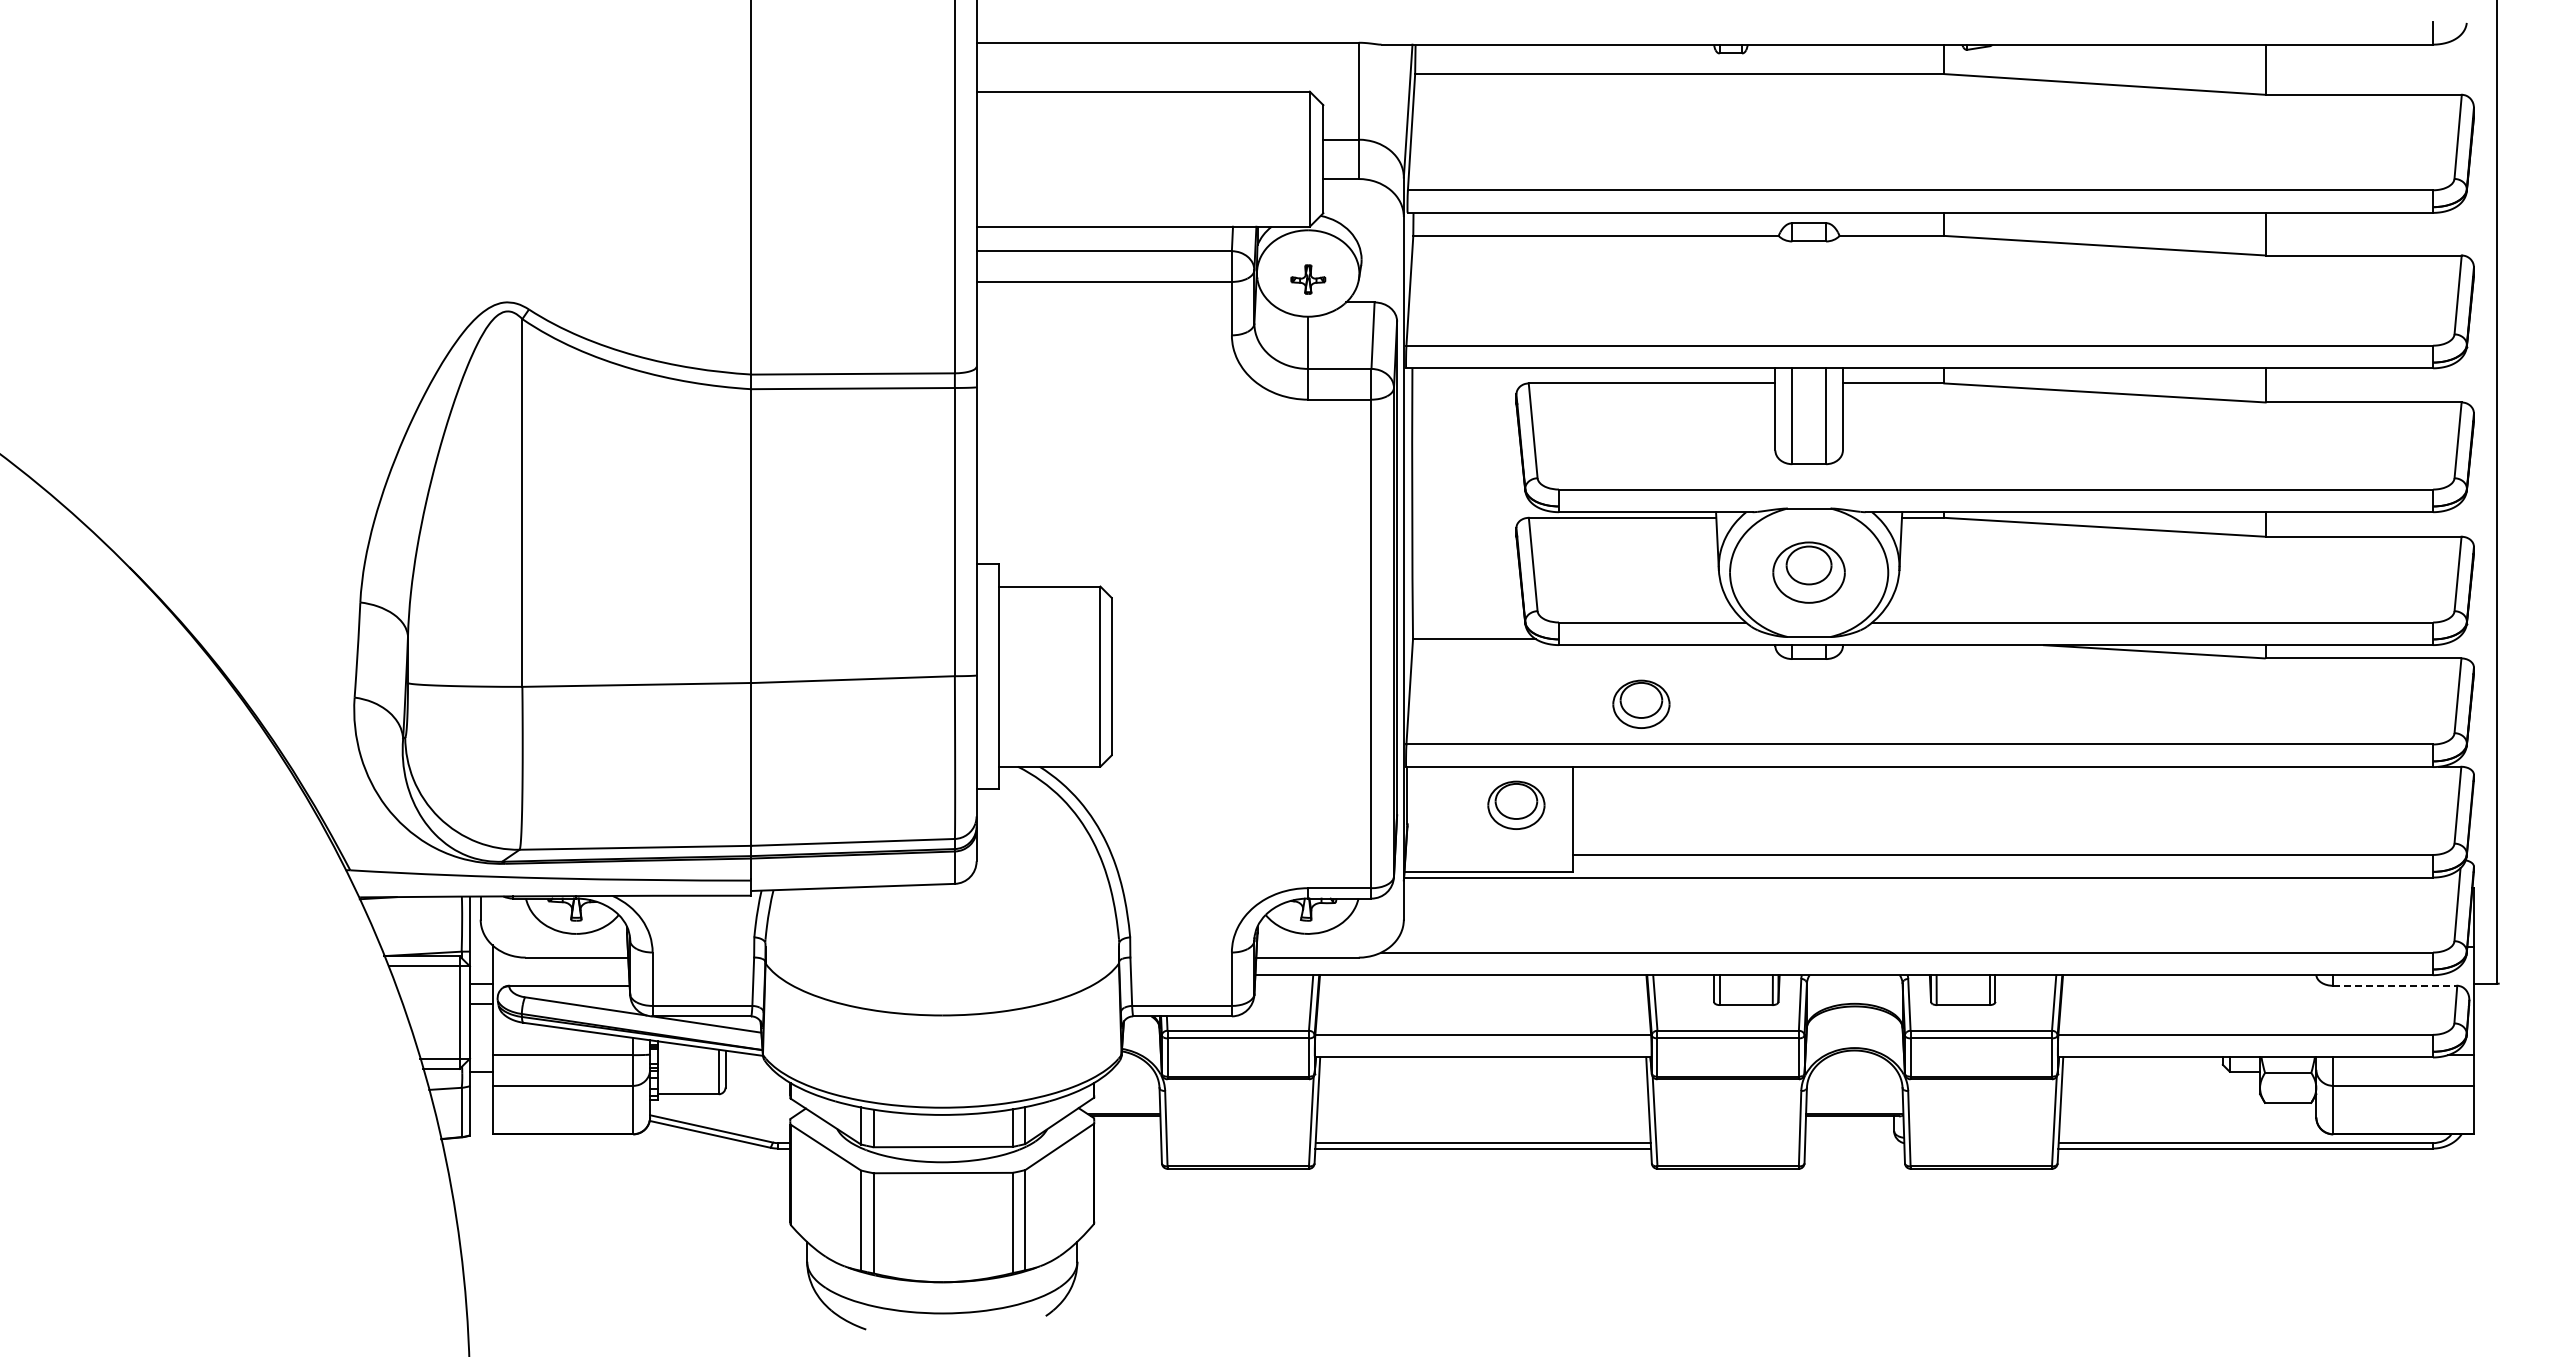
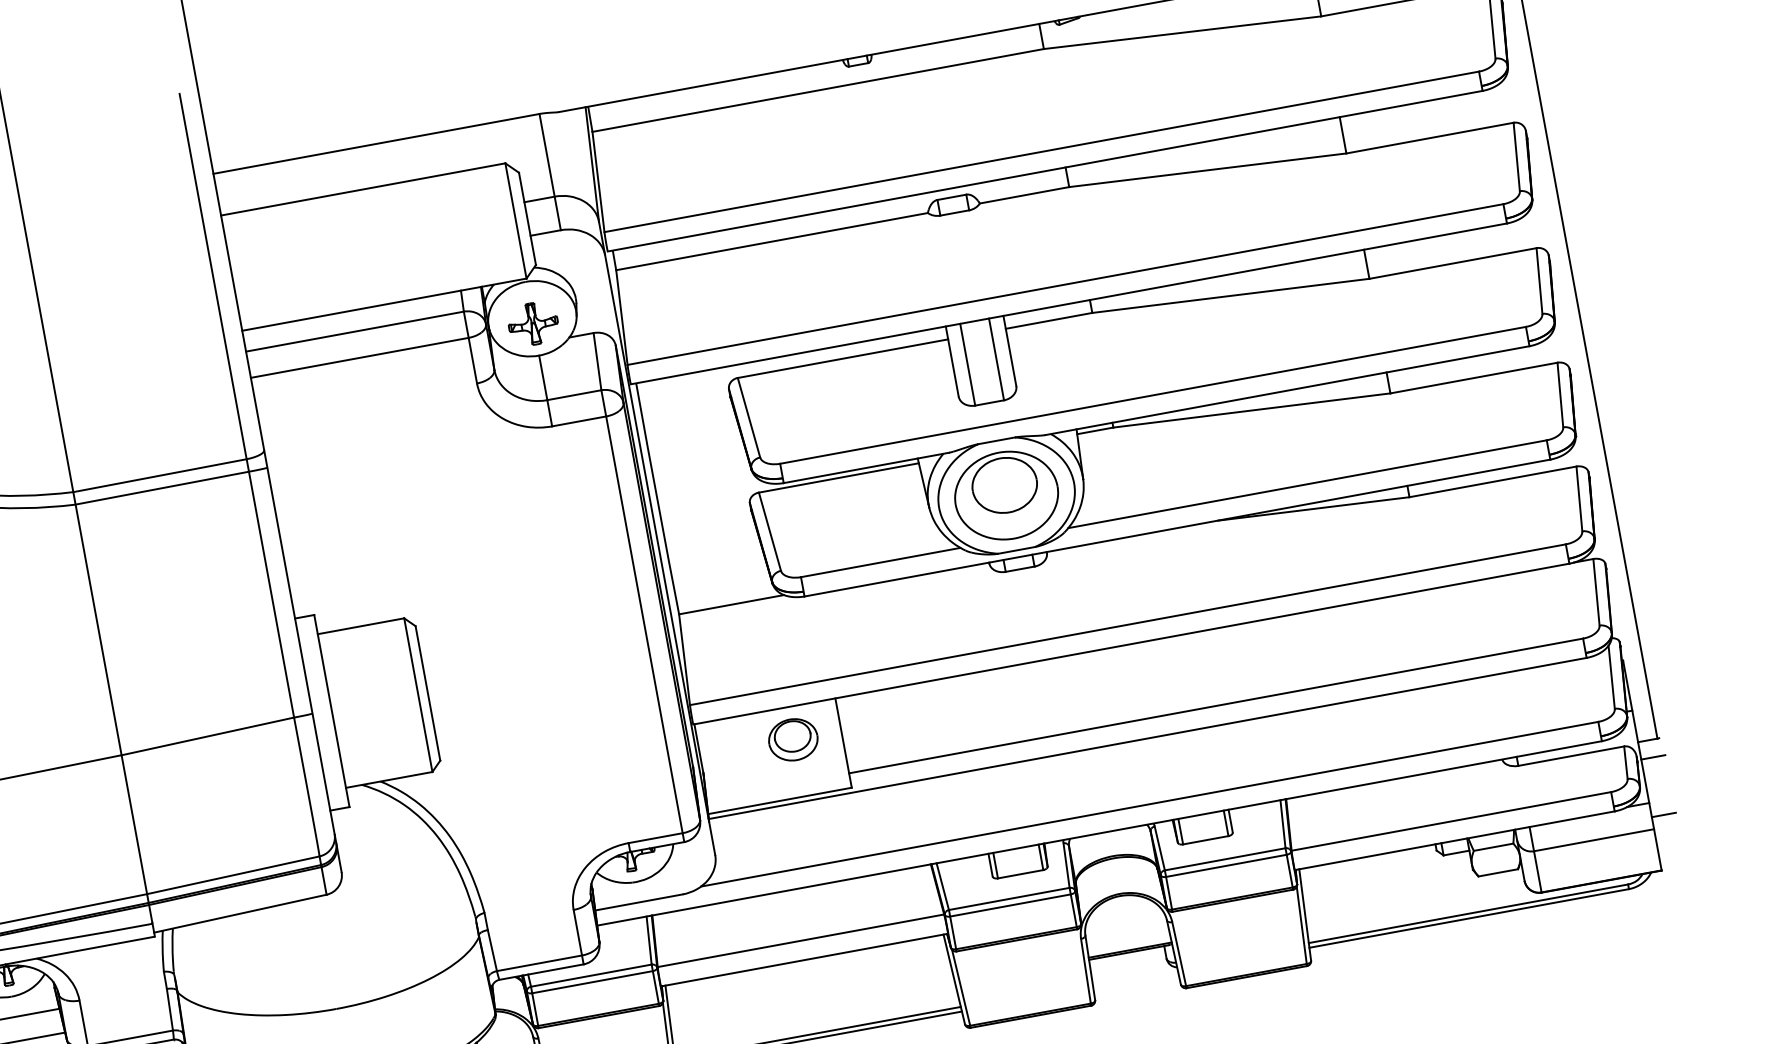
part: (1308, 279) -> (533, 323), size x1.67
part: (1808, 572) -> (1006, 495), size x1.67
part: (1641, 703) -> (884, 633), removed
line: (2395, 985) -> (1571, 755), dashed -> solid
line: (2487, 1004) -> (1652, 757), added
line: (2487, 1071) -> (1663, 814), added

